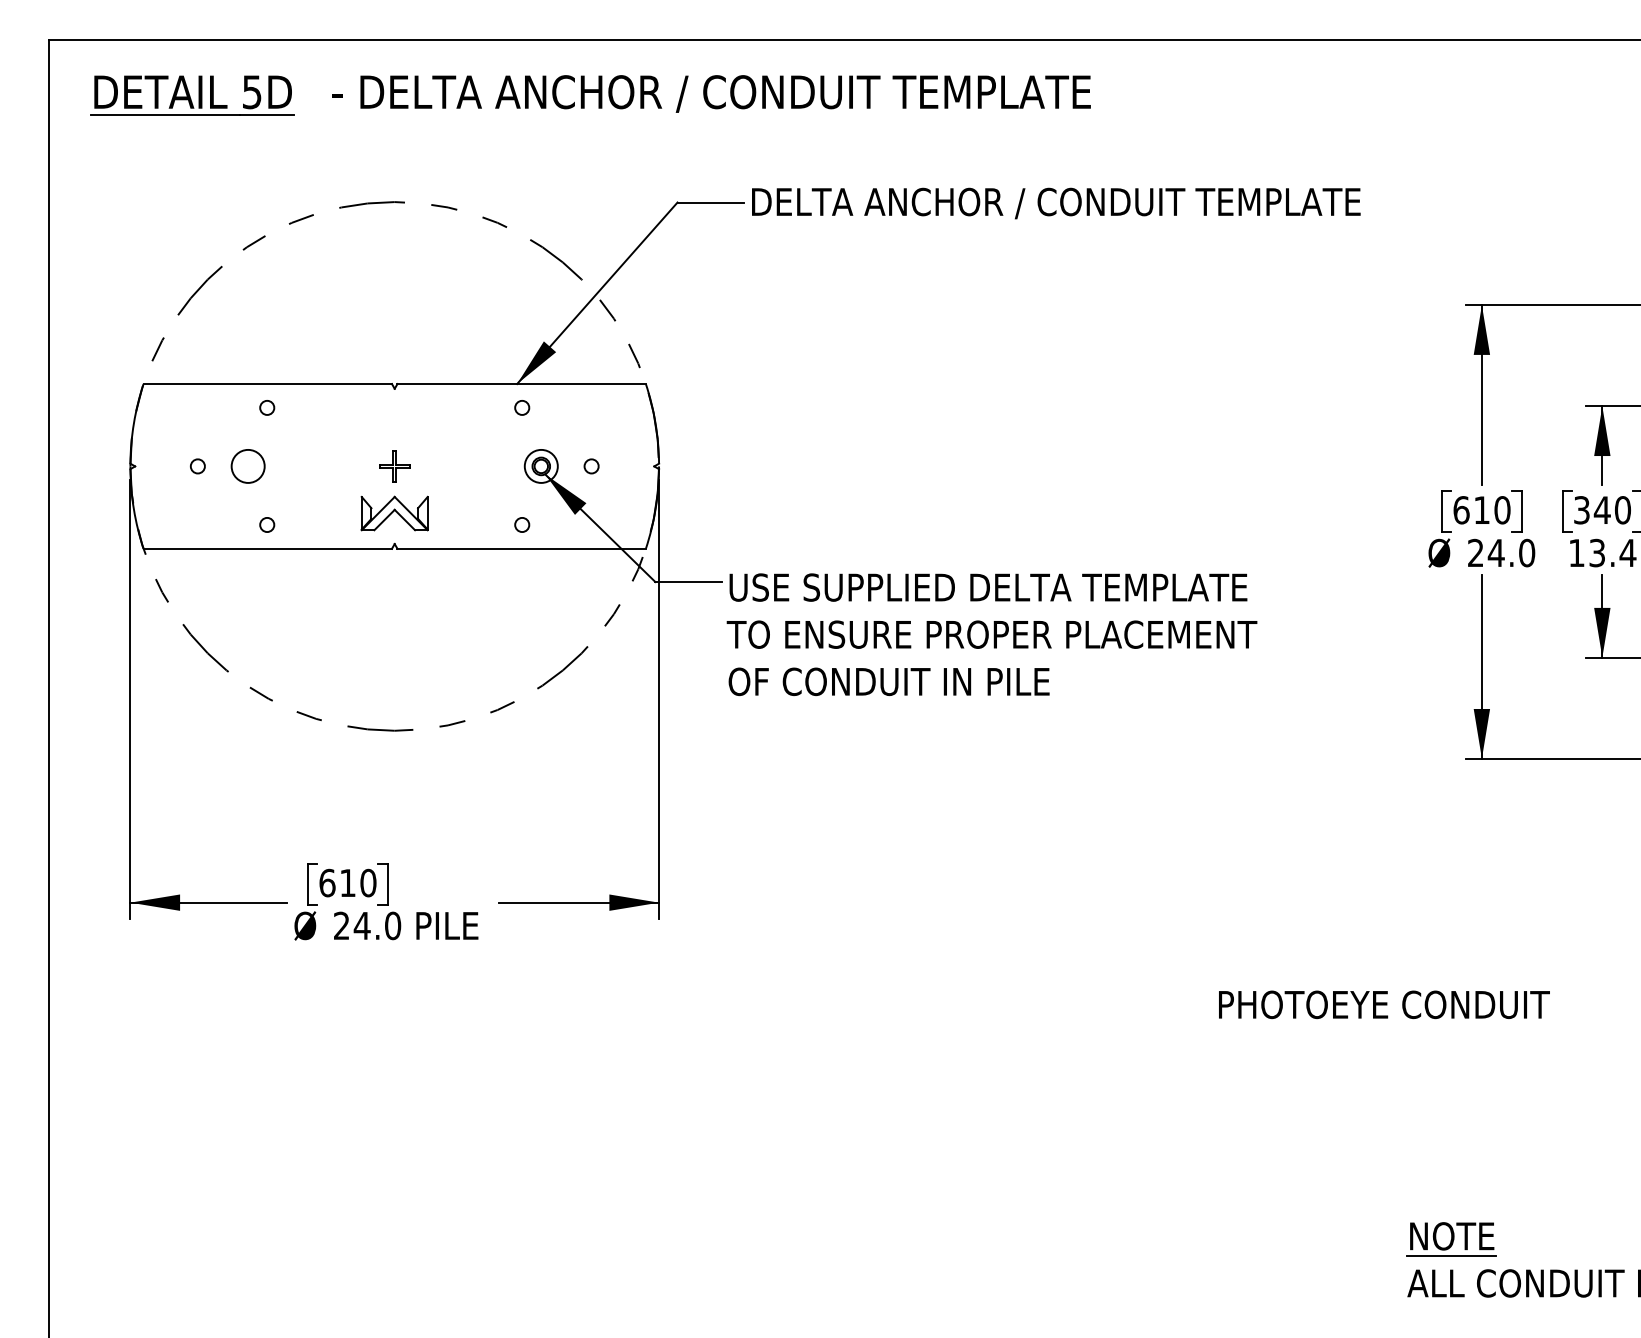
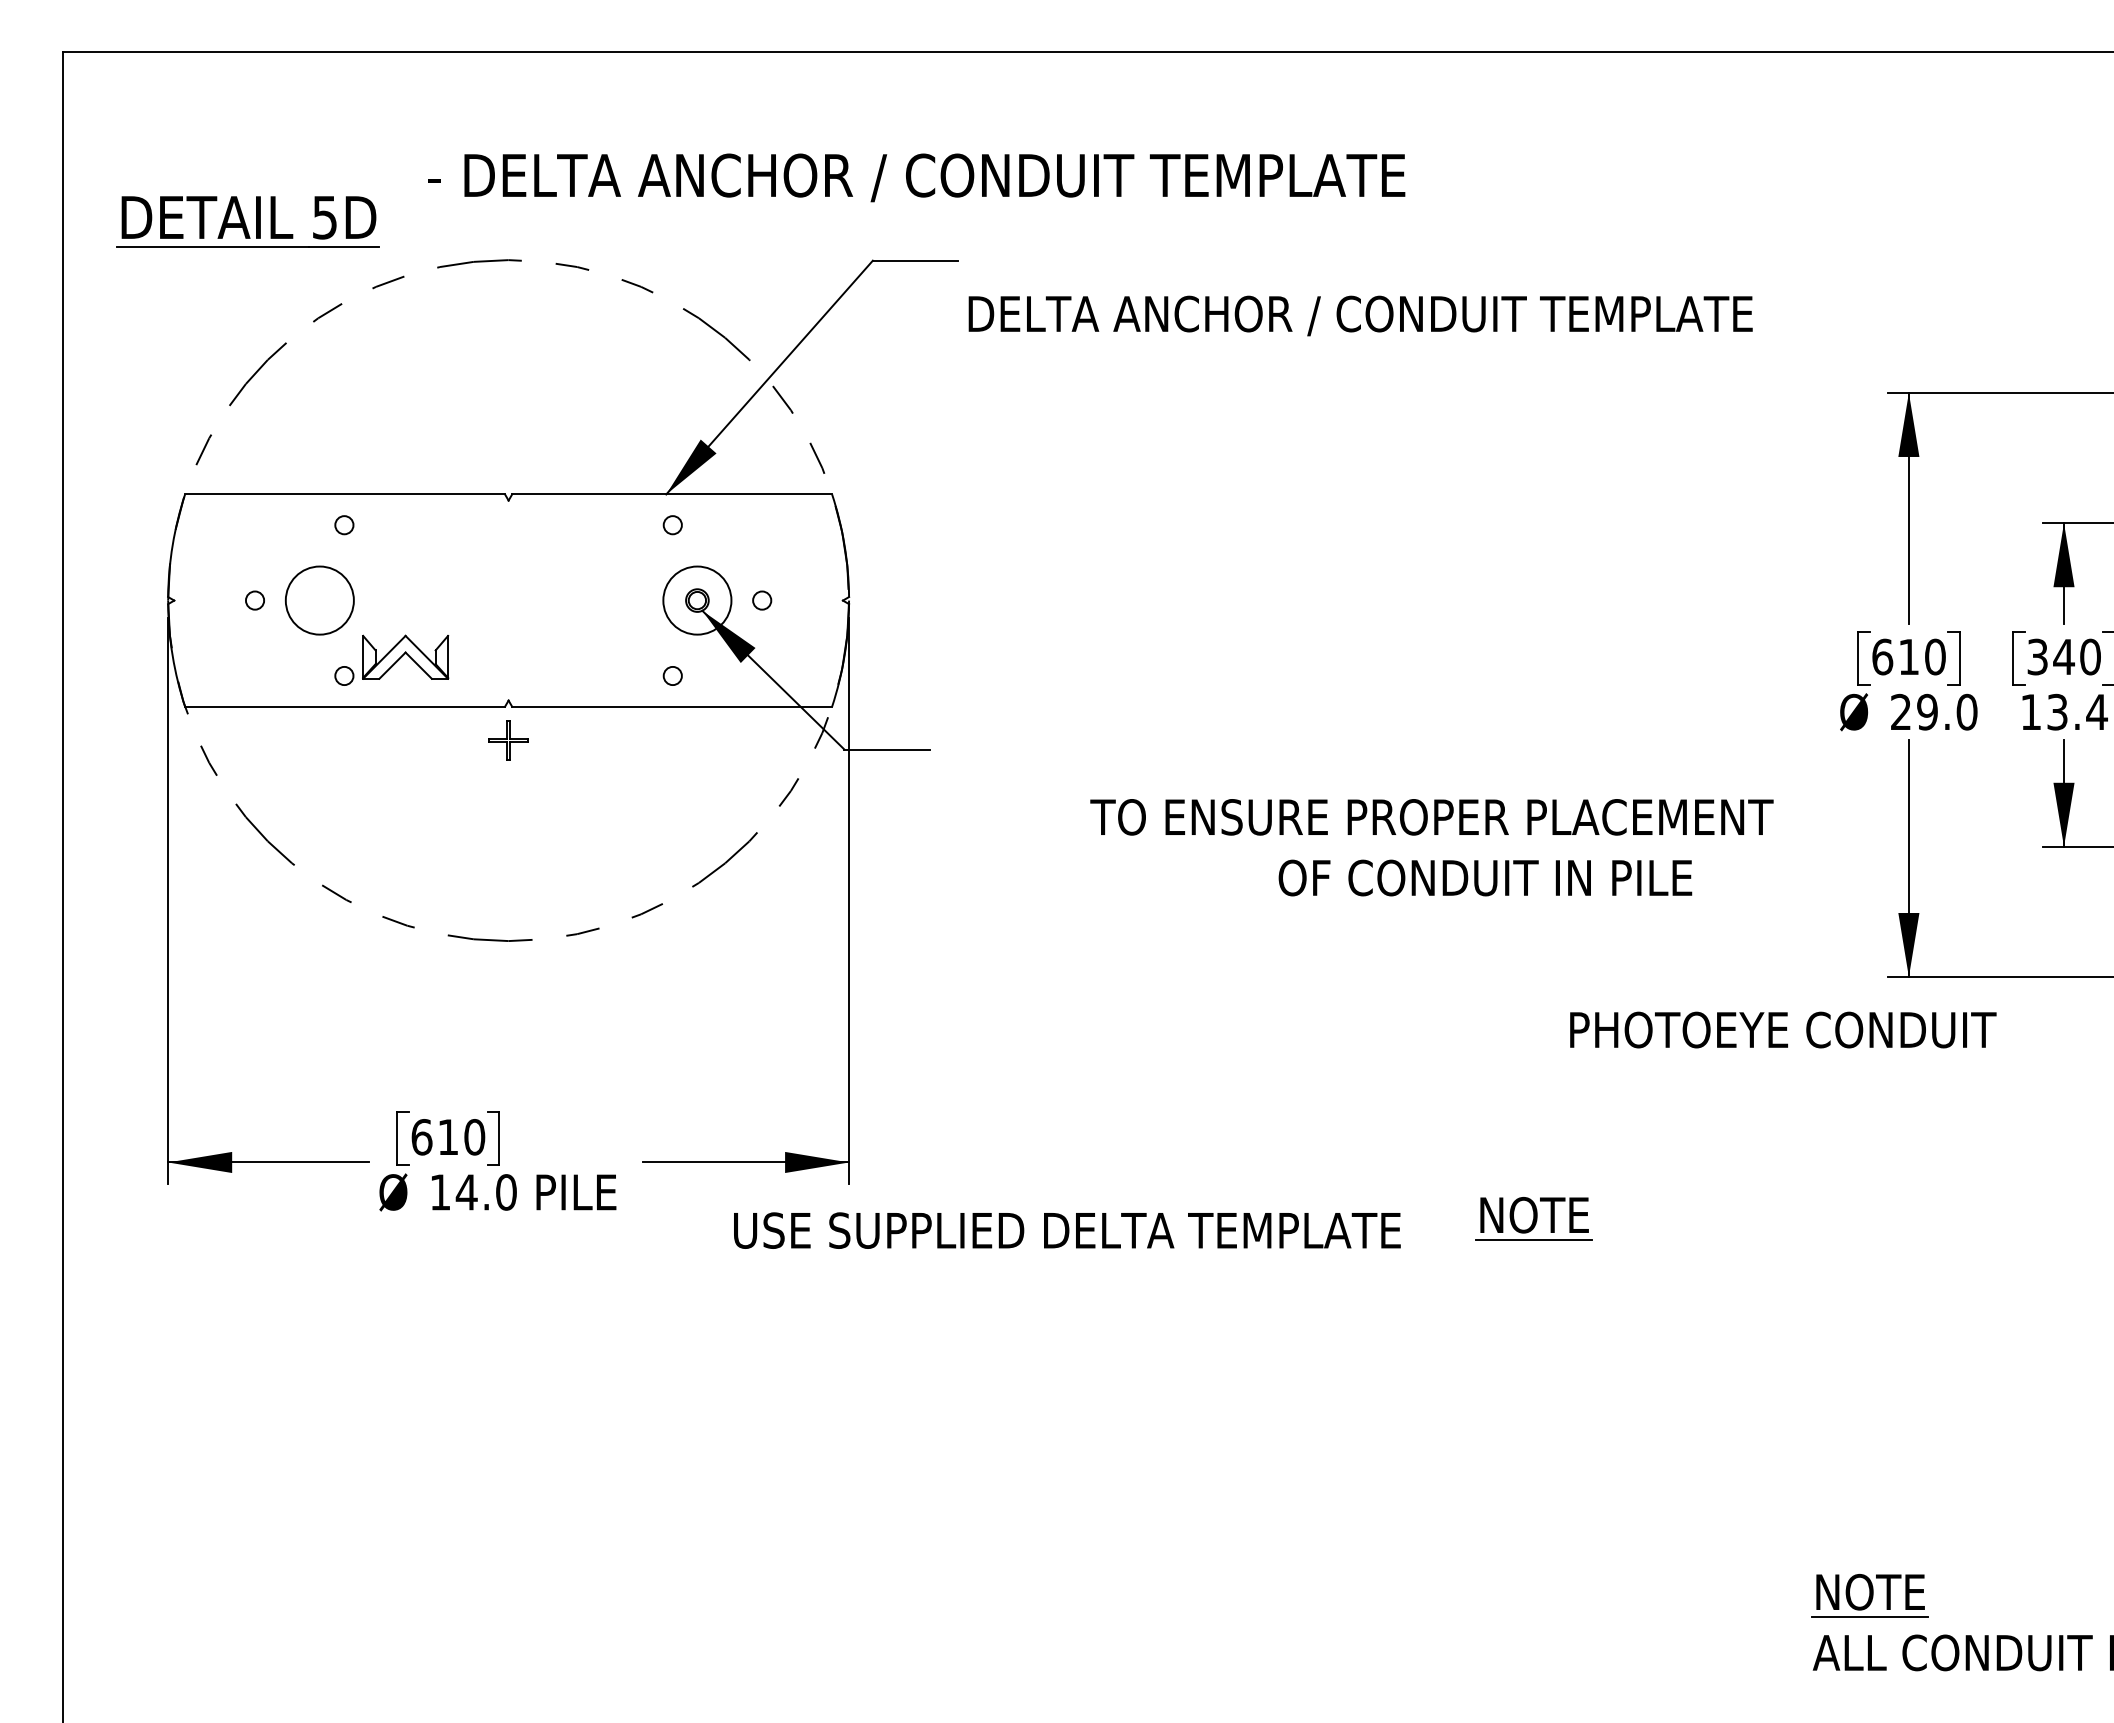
text: (711, 93) -> (916, 177), moved
part: (192, 95) -> (247, 221), moved
text: (1056, 203) -> (1360, 315), moved
circle: (247, 466) -> (319, 600), size x1.6
part: (394, 466) -> (508, 740), moved
circle: (541, 466) -> (697, 600), size x1.6
part: (394, 512) -> (405, 656), moved
text: (1496, 552) -> (1927, 711), 24.0 -> 29.0
text: (988, 587) -> (1067, 1230), moved
text: (991, 634) -> (1431, 817), moved
text: (889, 681) -> (1485, 877), moved
text: (341, 925) -> (439, 1192), 24.0 -> 14.0
part: (1190, 946) -> (1533, 1218), added
text: (1384, 1004) -> (1783, 1029), moved

